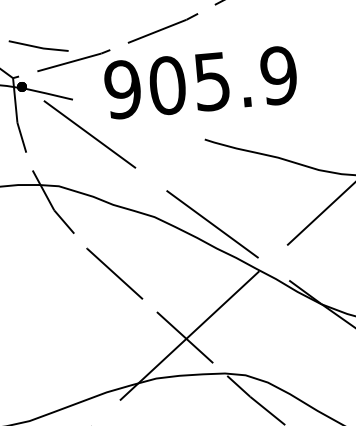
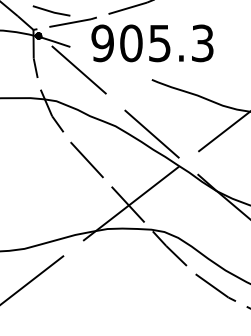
text: (278, 75) -> (202, 43), 905.9 -> 905.3

